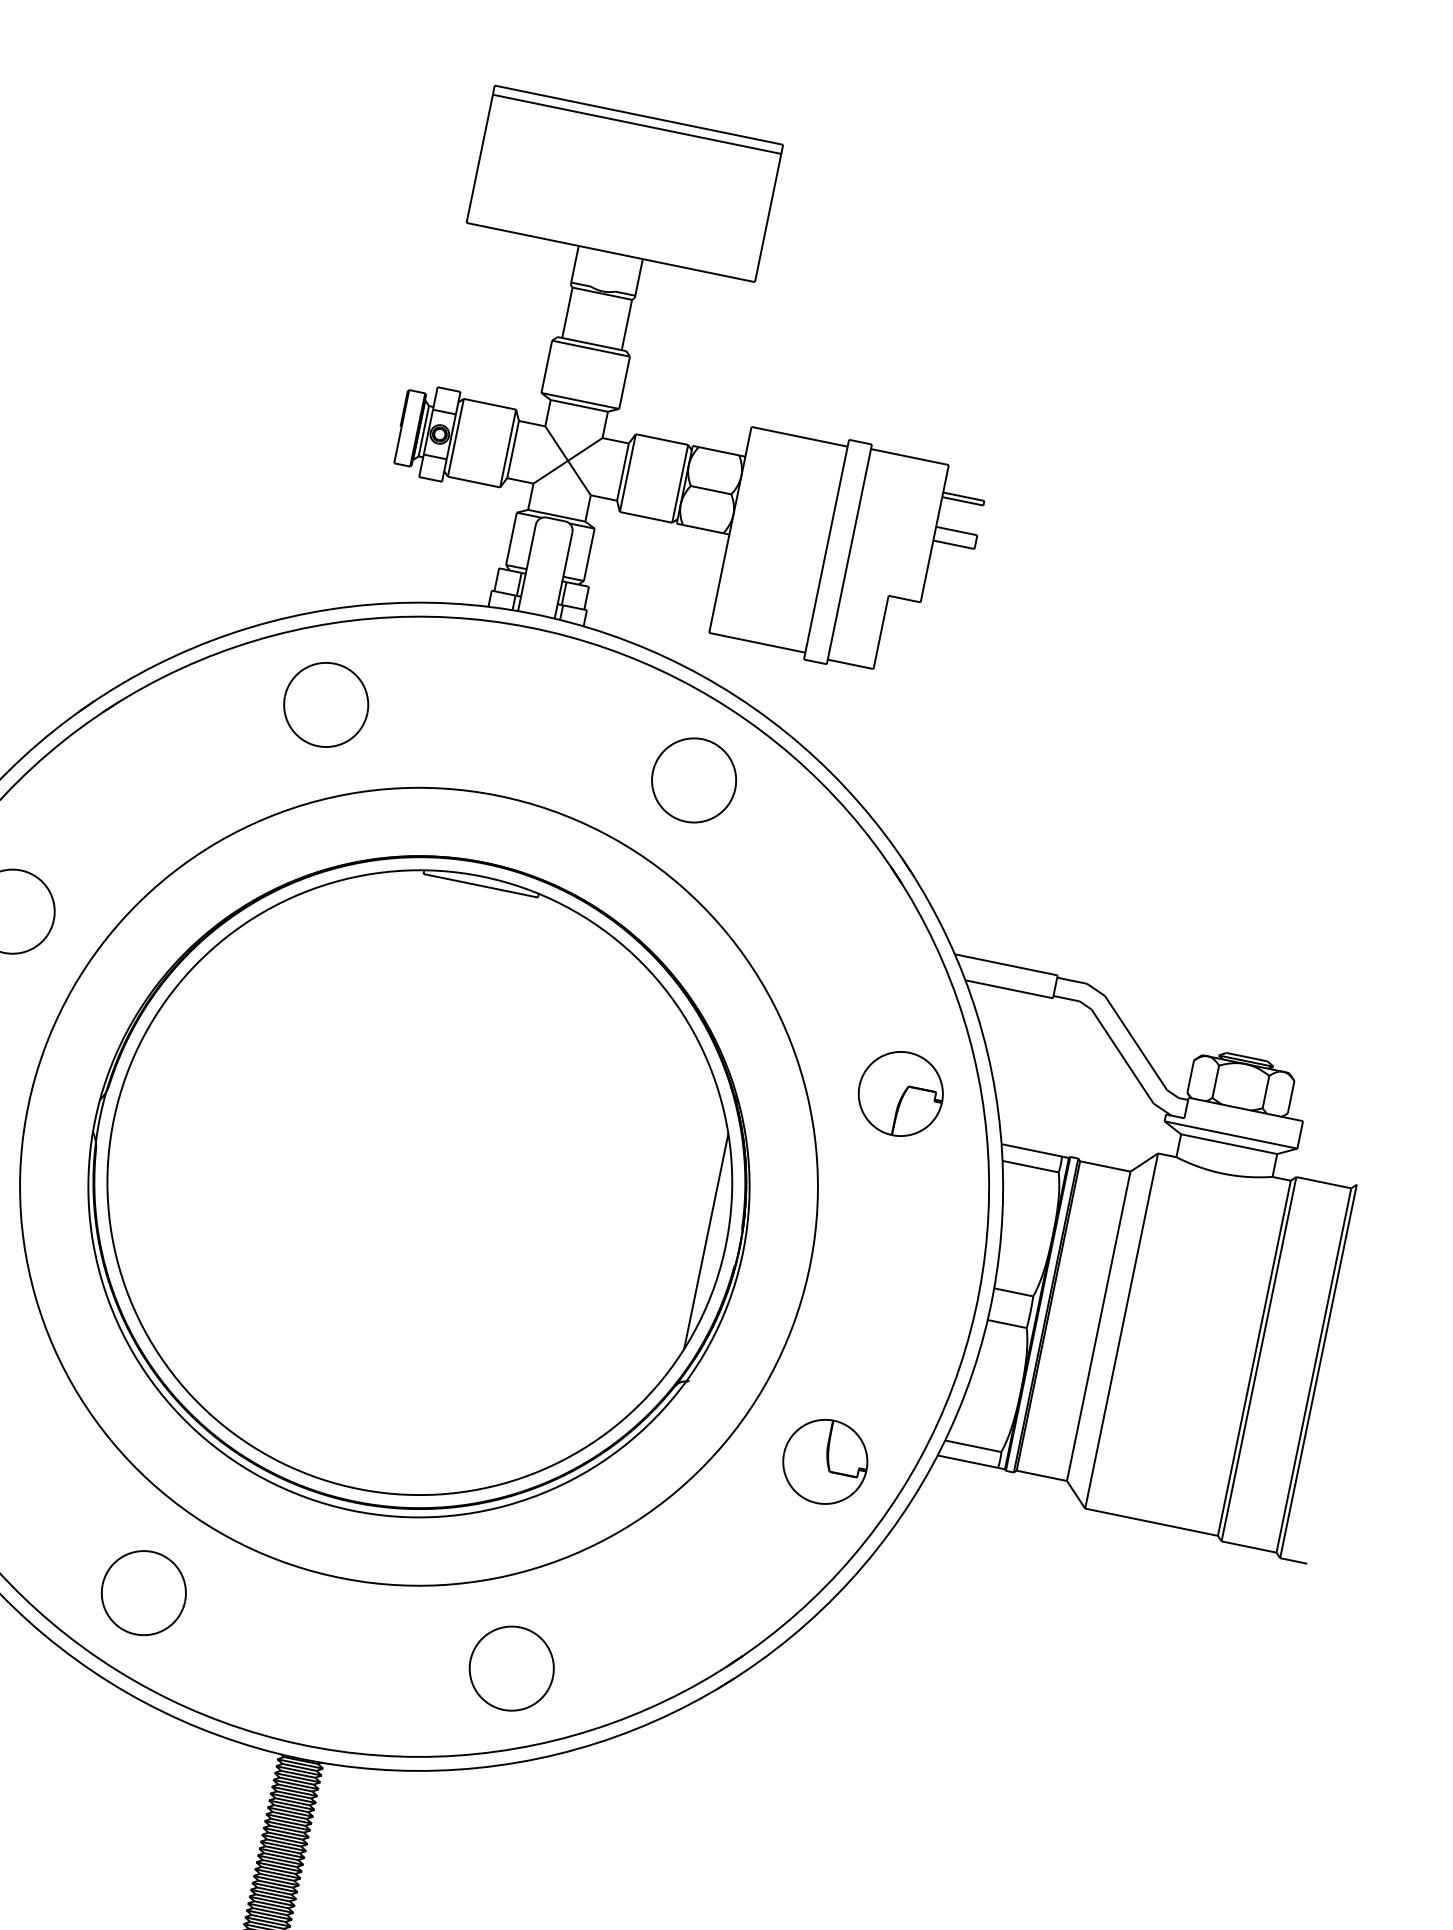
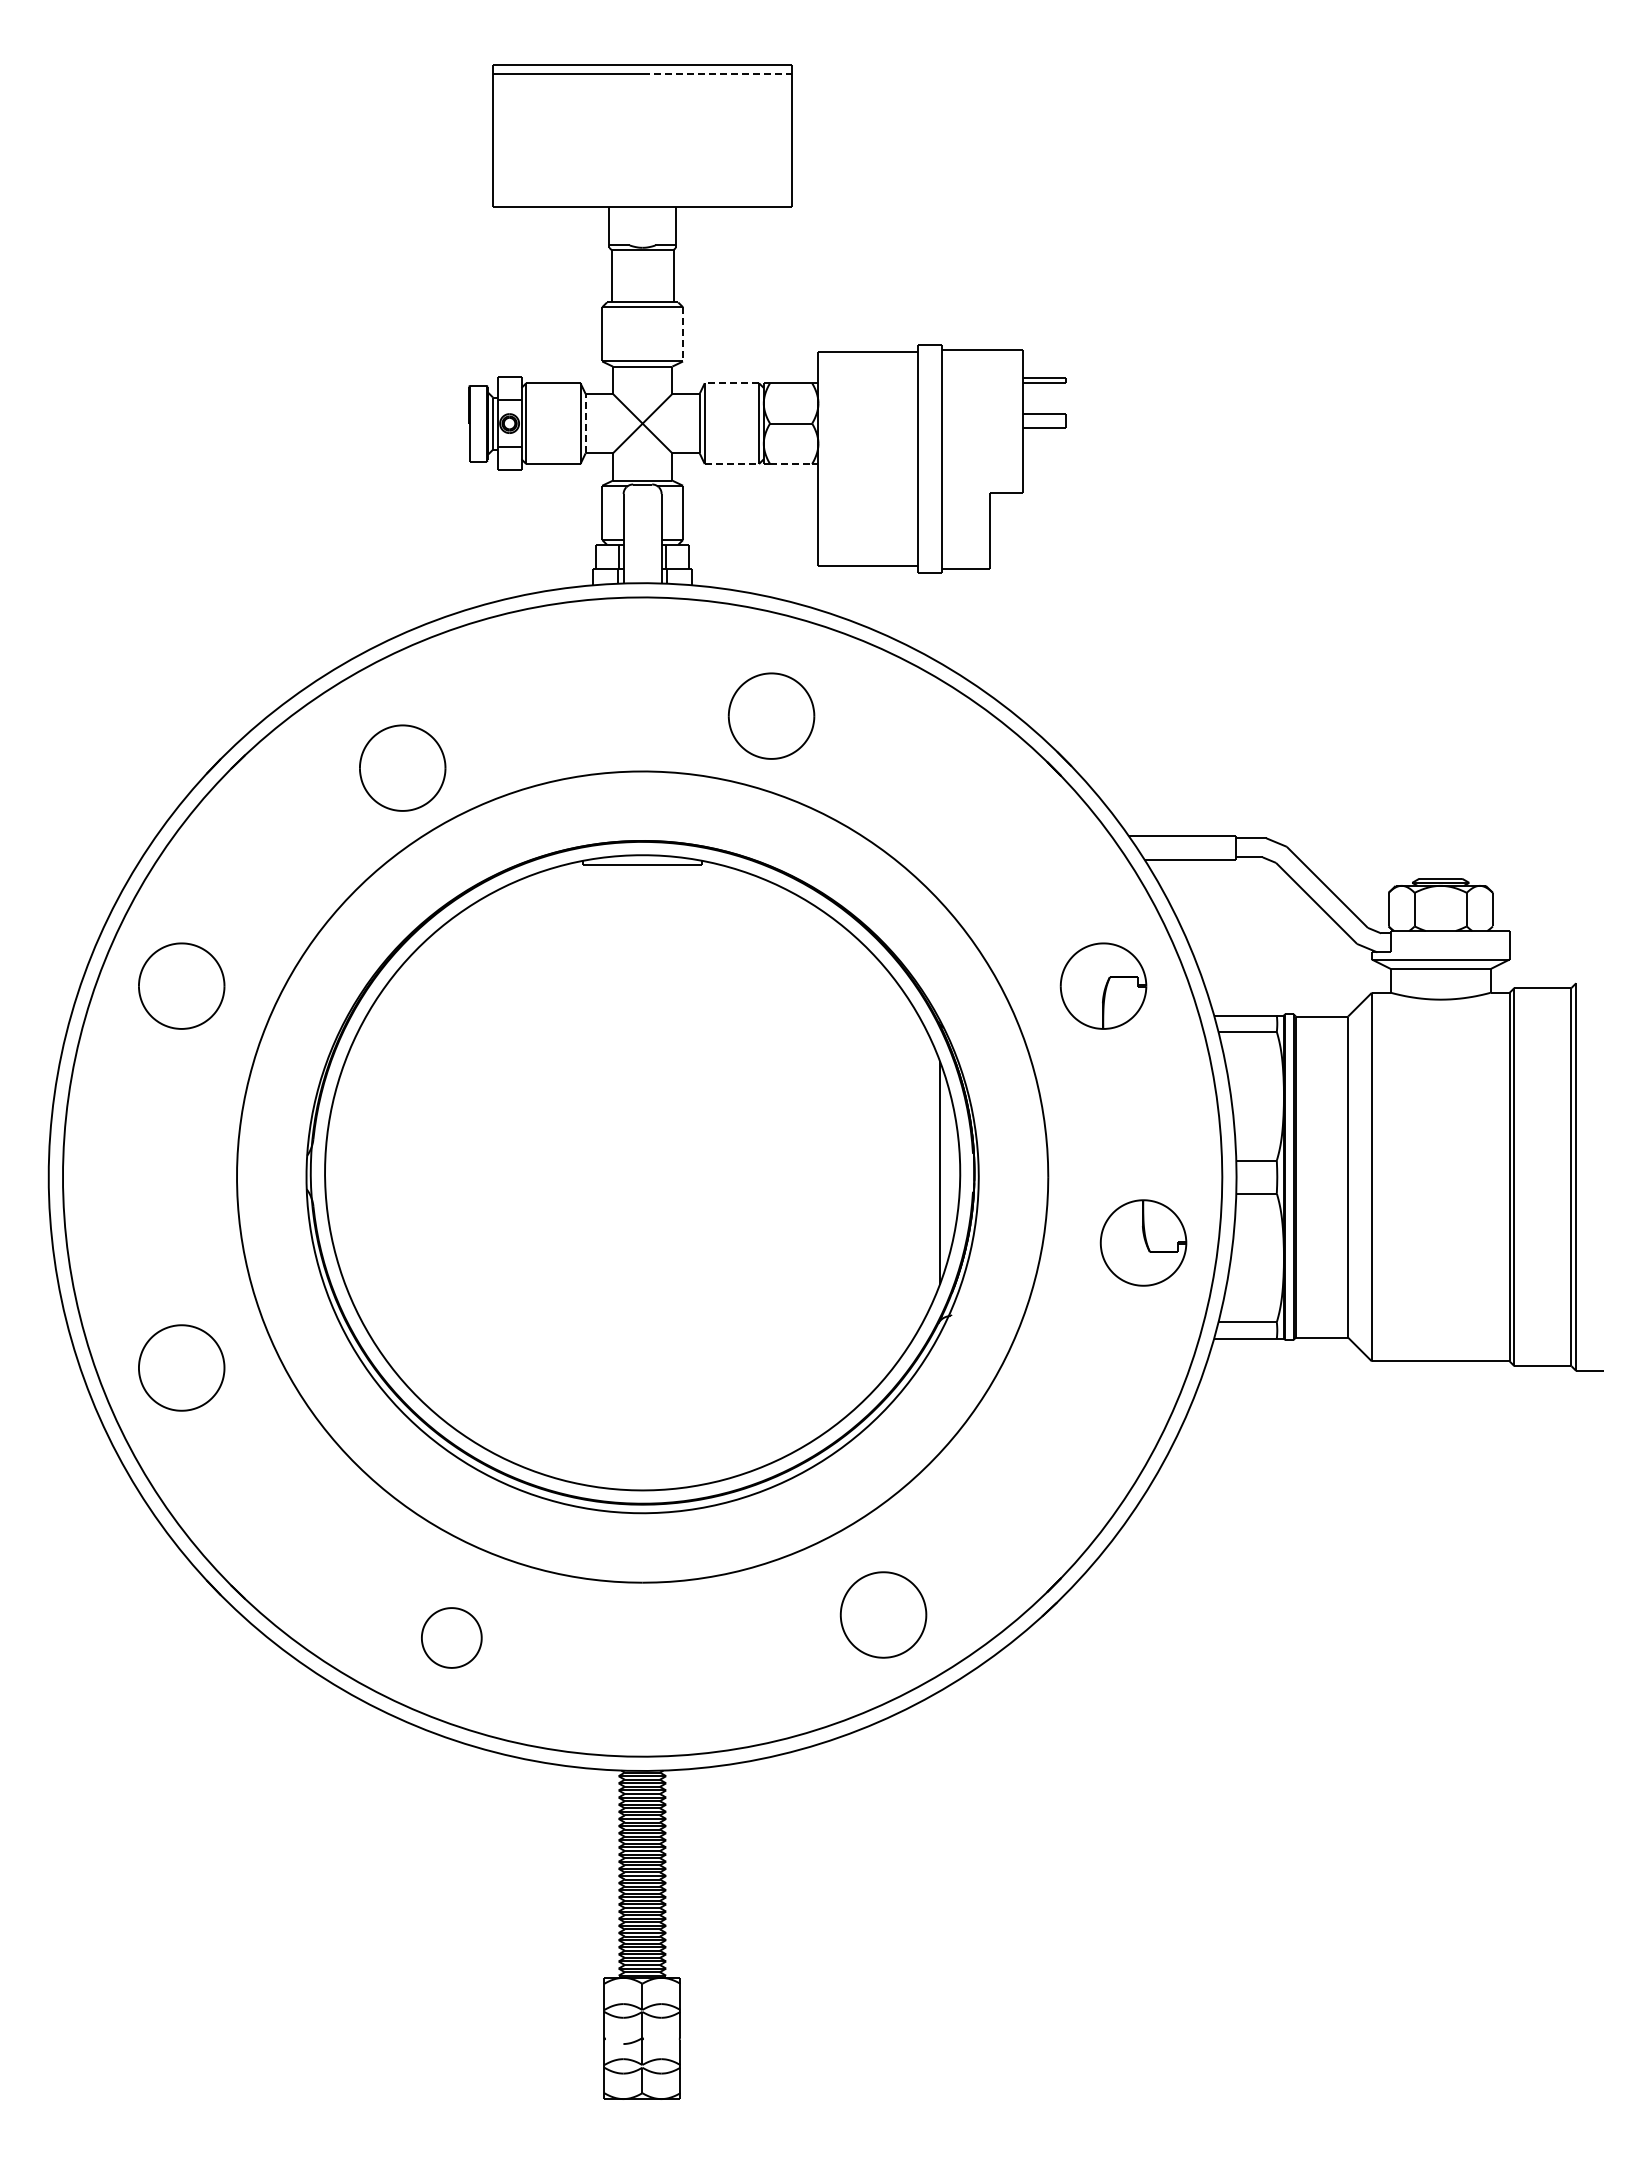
line: (709, 139) -> (717, 74), solid -> dashed
line: (625, 383) -> (683, 334), solid -> dashed
line: (661, 439) -> (731, 383), solid -> dashed
line: (512, 449) -> (585, 423), solid -> dashed
line: (646, 517) -> (732, 464), solid -> dashed
line: (703, 529) -> (791, 464), solid -> dashed
part: (326, 704) -> (402, 767), moved
part: (694, 779) -> (771, 715), moved
part: (825, 1461) -> (1143, 1242), moved
part: (143, 1592) -> (451, 1637), size x0.7
part: (511, 1668) -> (883, 1614), moved

